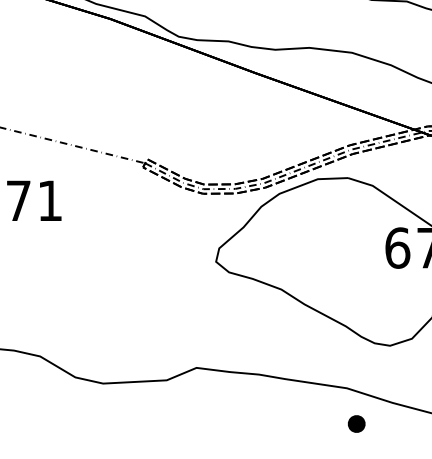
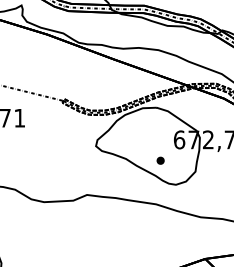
part: (356, 423) -> (160, 160), moved

